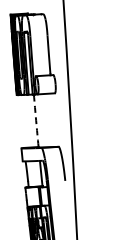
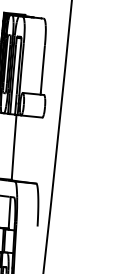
arc: (36, 120) -> (14, 147), dashed -> solid

